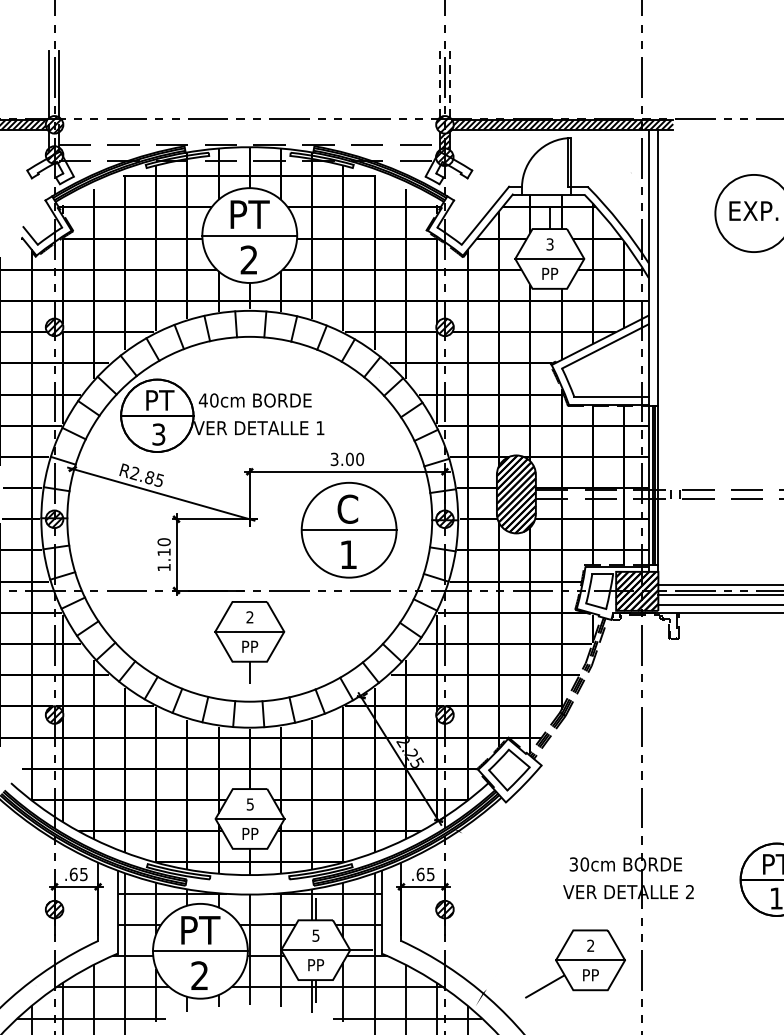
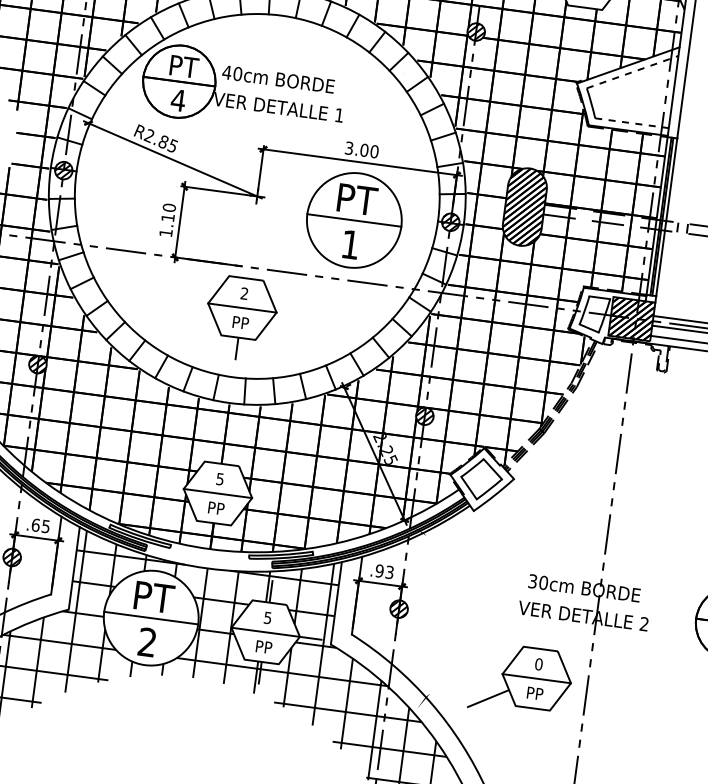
line: (605, 346) -> (632, 72), solid -> dashed
line: (612, 397) -> (632, 123), solid -> dashed
text: (158, 434) -> (178, 100), 3 -> 4
text: (349, 508) -> (357, 198), C -> PT
text: (425, 874) -> (384, 571), .65 -> .93
text: (590, 945) -> (538, 663), 2 -> 0

